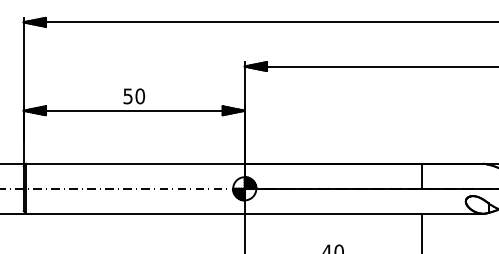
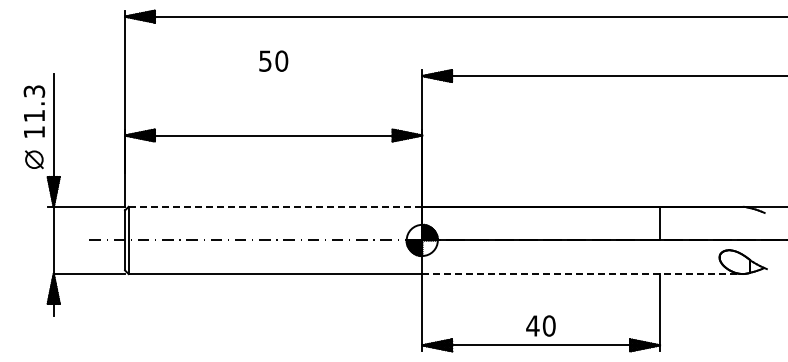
text: (134, 95) -> (273, 60), moved
line: (135, 163) -> (275, 206), solid -> dashed
line: (363, 214) -> (582, 274), solid -> dashed

